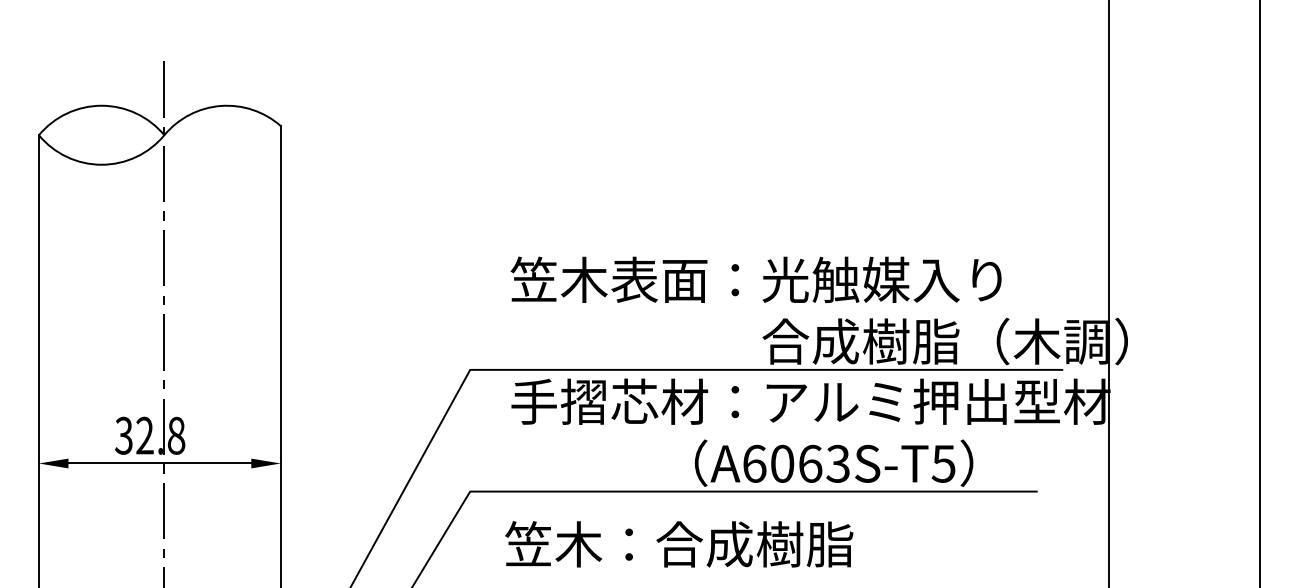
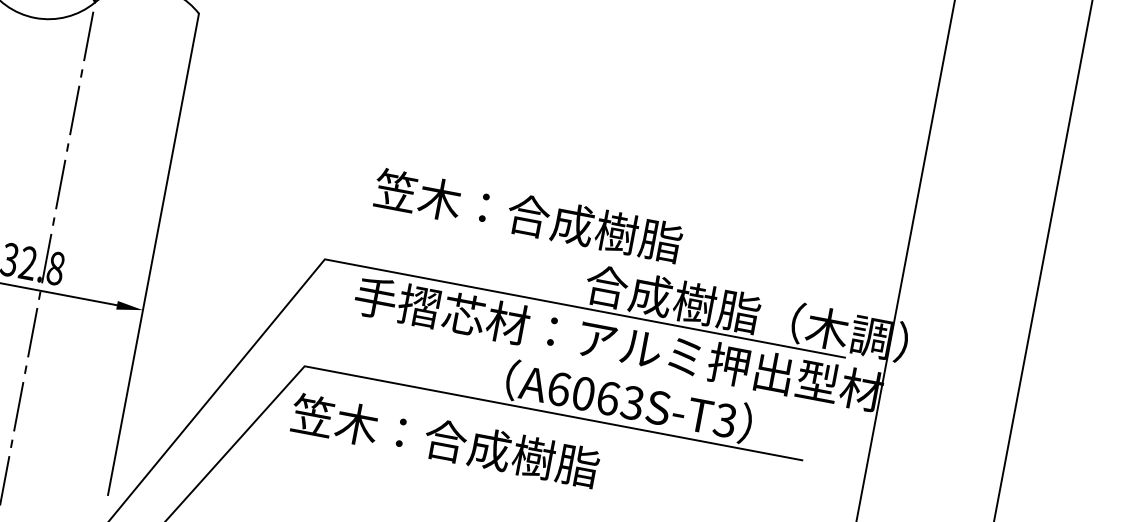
text: (806, 279) -> (635, 235), 笠木表面：光触媒入り -> 笠木：合成樹脂
text: (943, 463) -> (725, 420), A6063S-T5 -> A6063S-T3
text: (679, 544) -> (445, 441), moved

